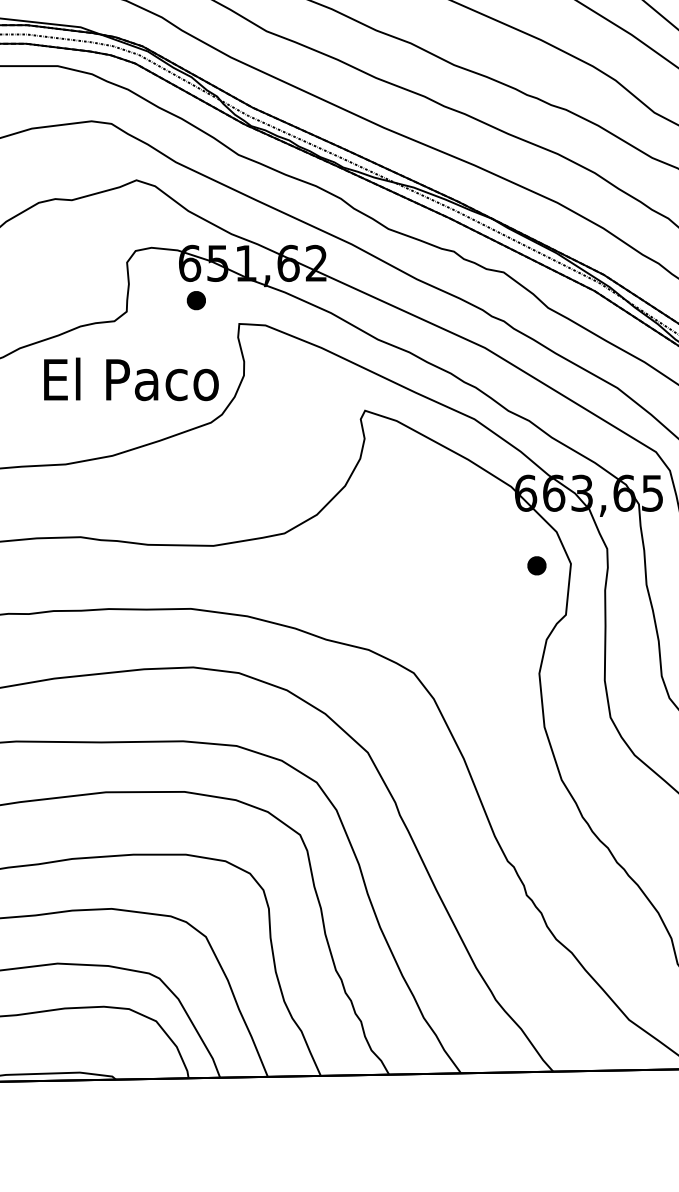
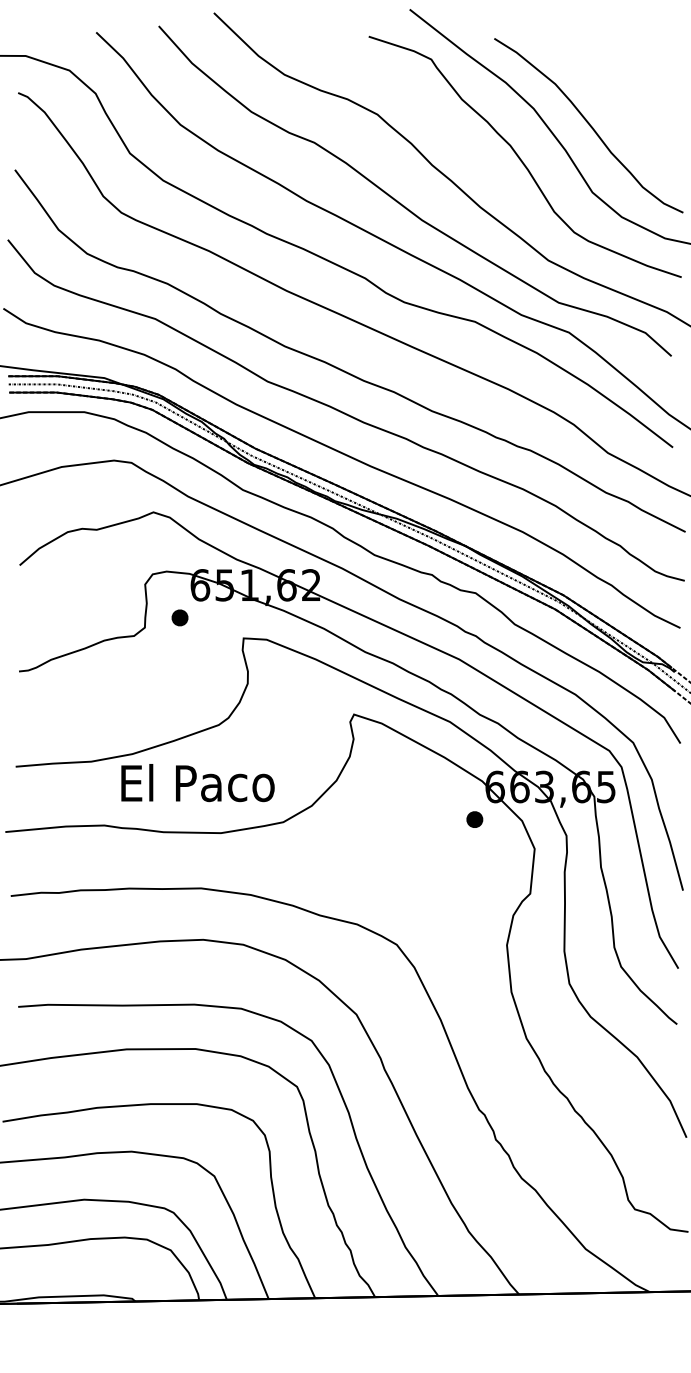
part: (195, 300) -> (179, 617), moved
text: (130, 379) -> (197, 783), moved
part: (536, 565) -> (474, 819), moved

